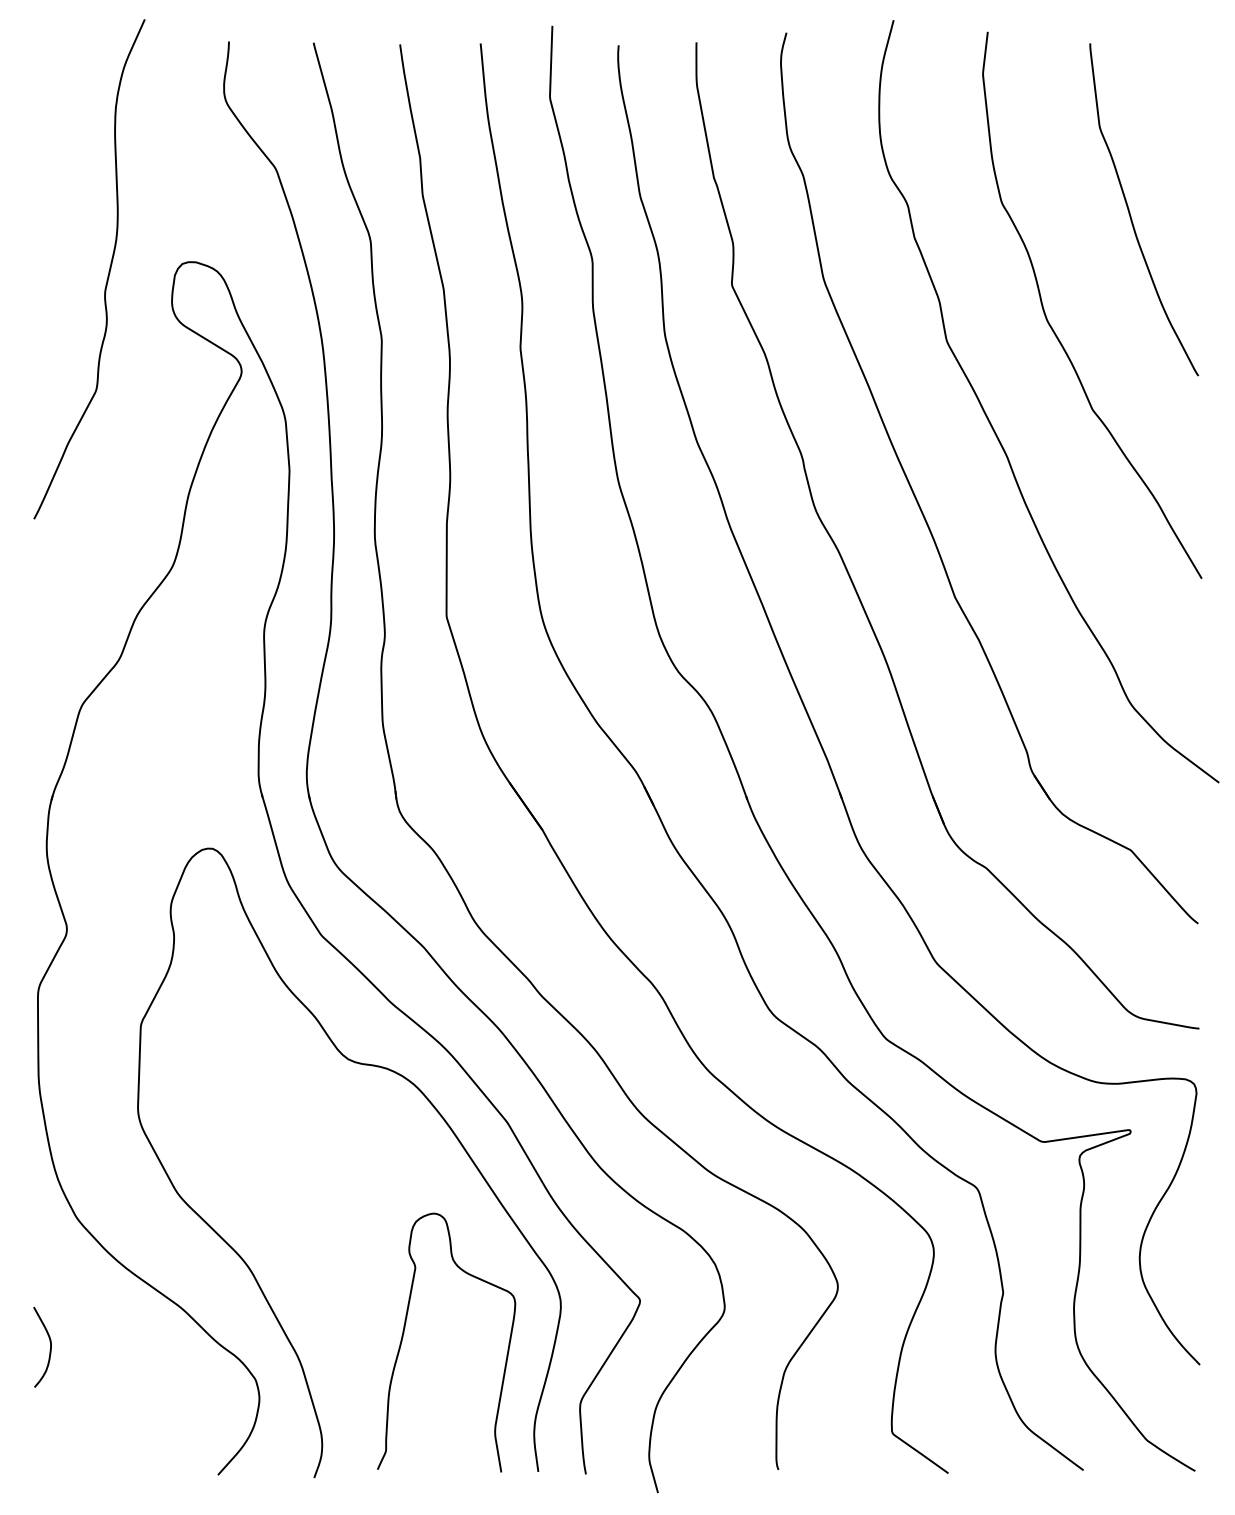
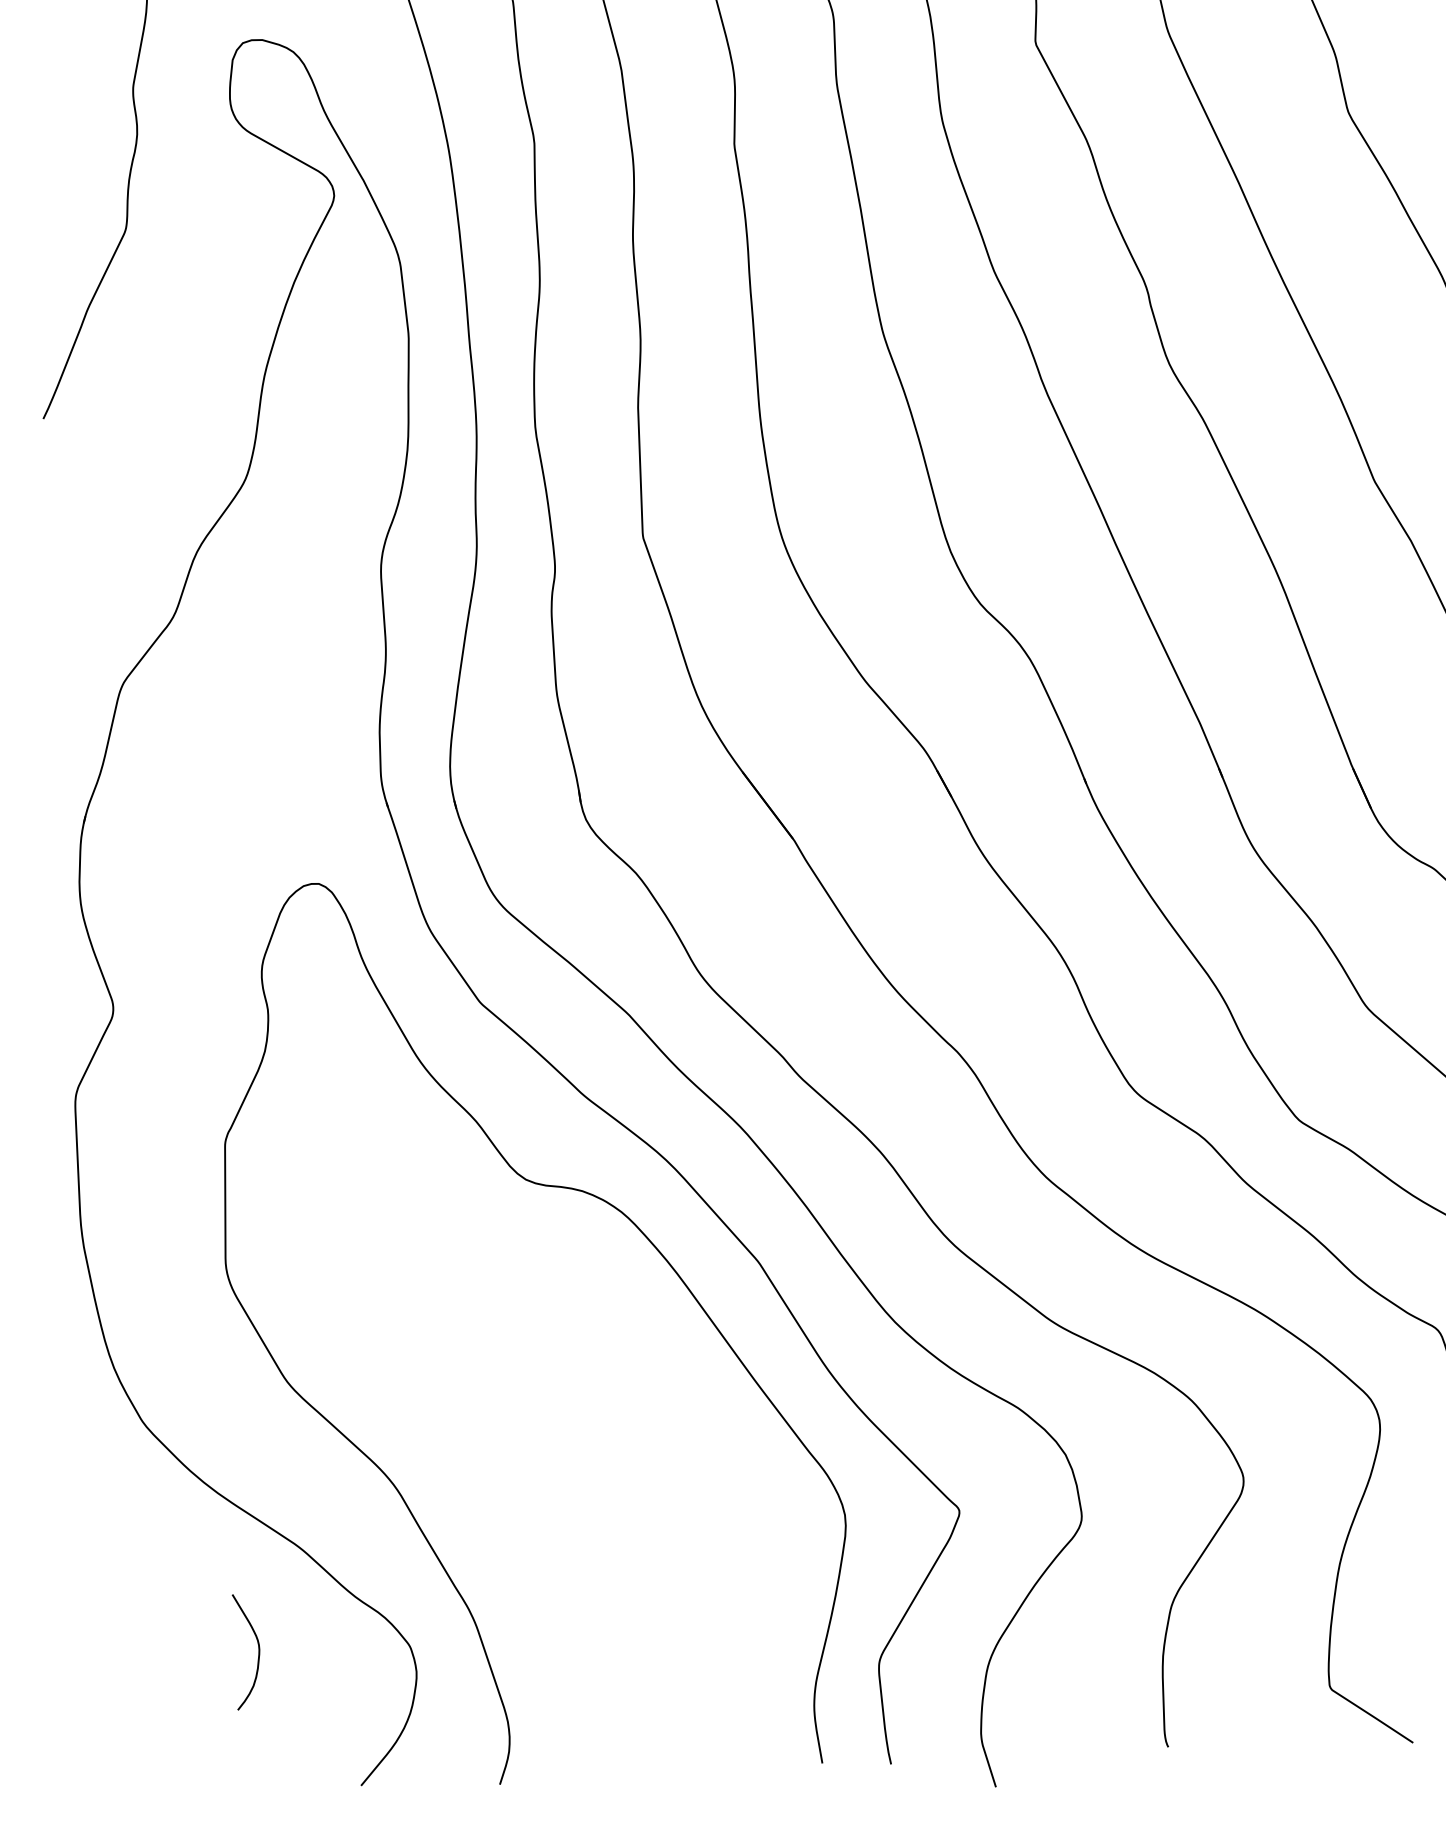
curve: (404, 1333) -> (621, 1571), removed
curve: (50, 1346) -> (258, 1650), moved

